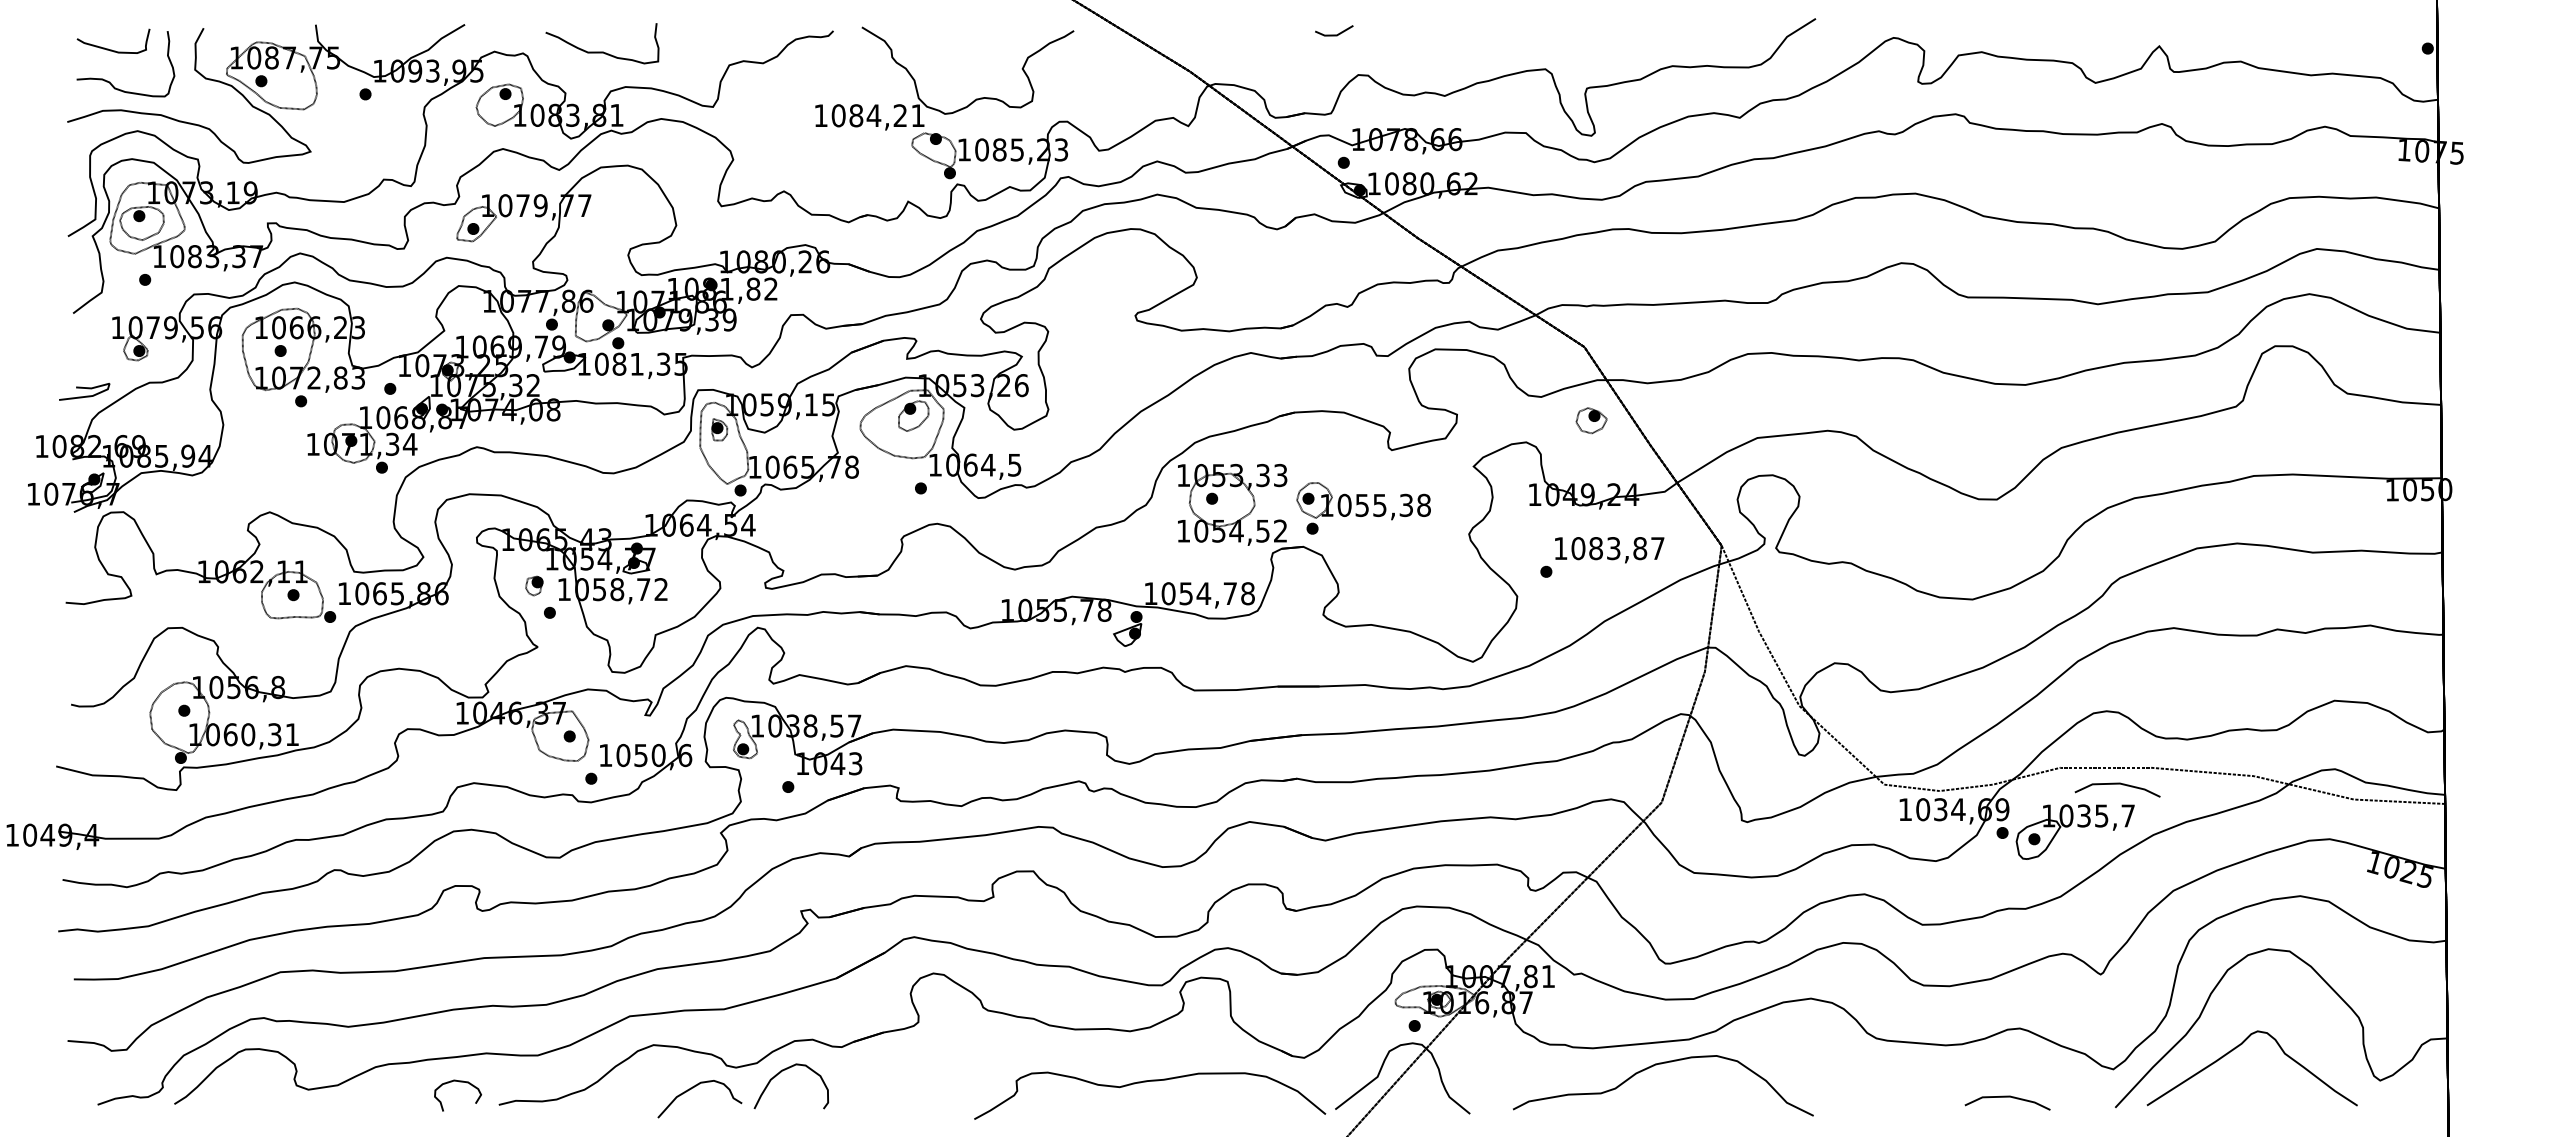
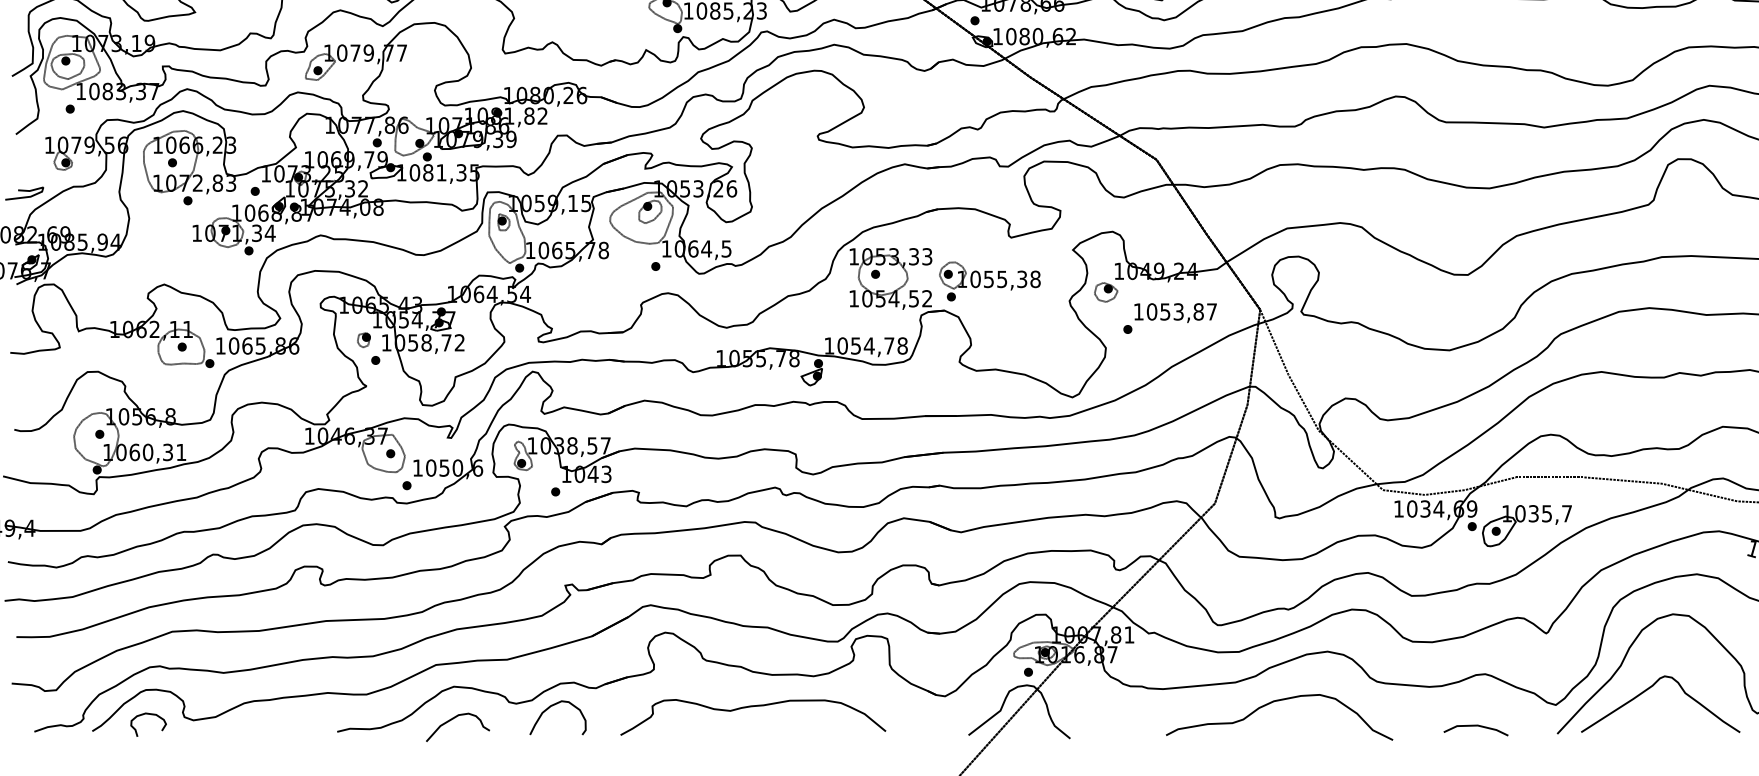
part: (1591, 420) -> (1106, 292), moved
text: (1595, 548) -> (1164, 311), 1083,87 -> 1053,87
line: (2117, 784) -> (1558, 490), removed
curve: (1661, 1064) -> (1278, 701), moved
curve: (459, 1082) -> (149, 714), moved
curve: (1146, 1082) -> (750, 707), moved
curve: (693, 1088) -> (453, 719), moved

